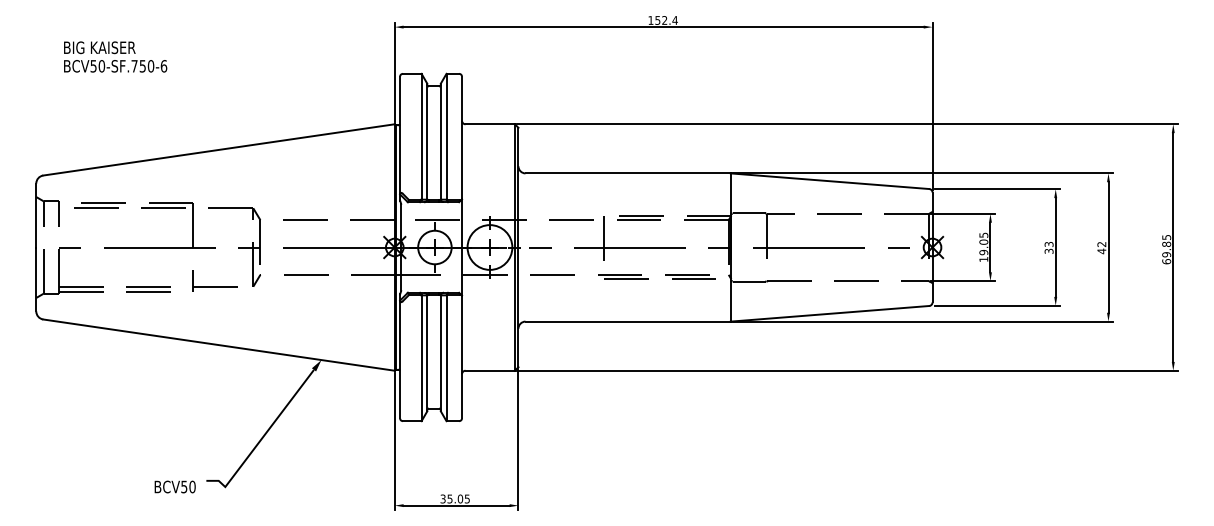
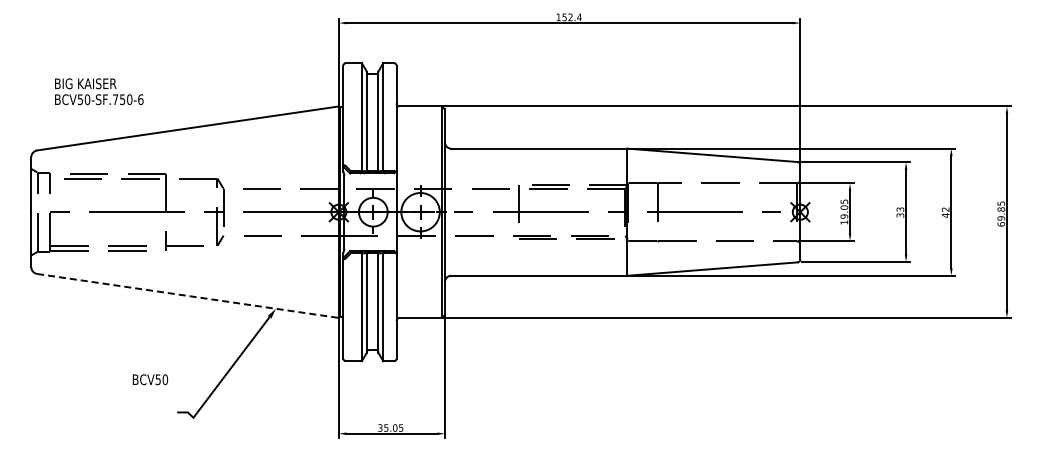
text: (115, 56) -> (99, 91), moved
line: (219, 345) -> (188, 296), solid -> dashed
text: (175, 486) -> (150, 379), moved

